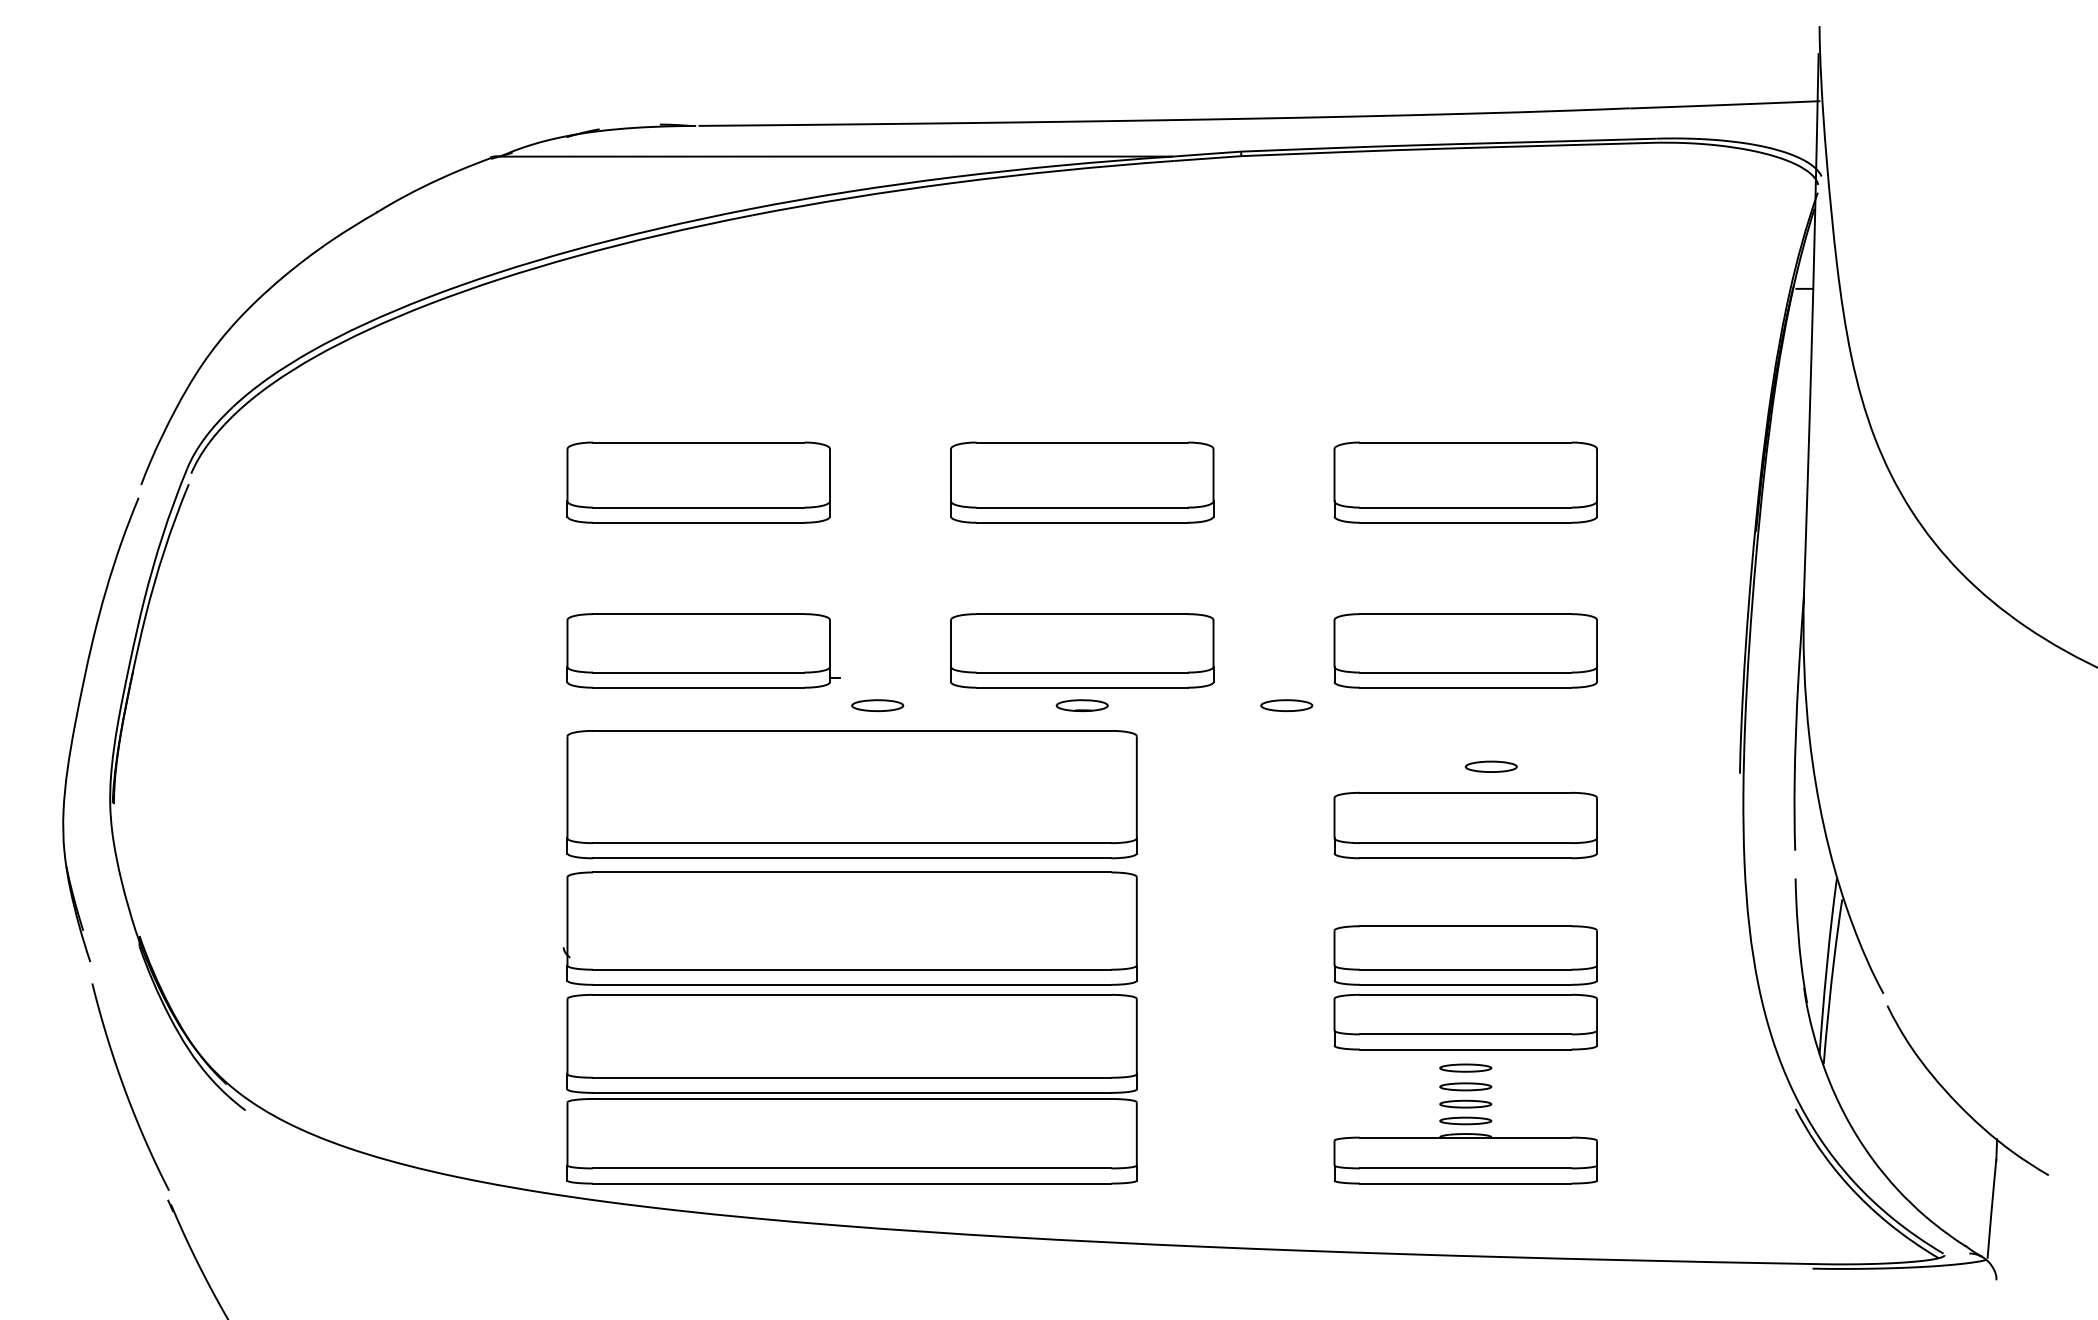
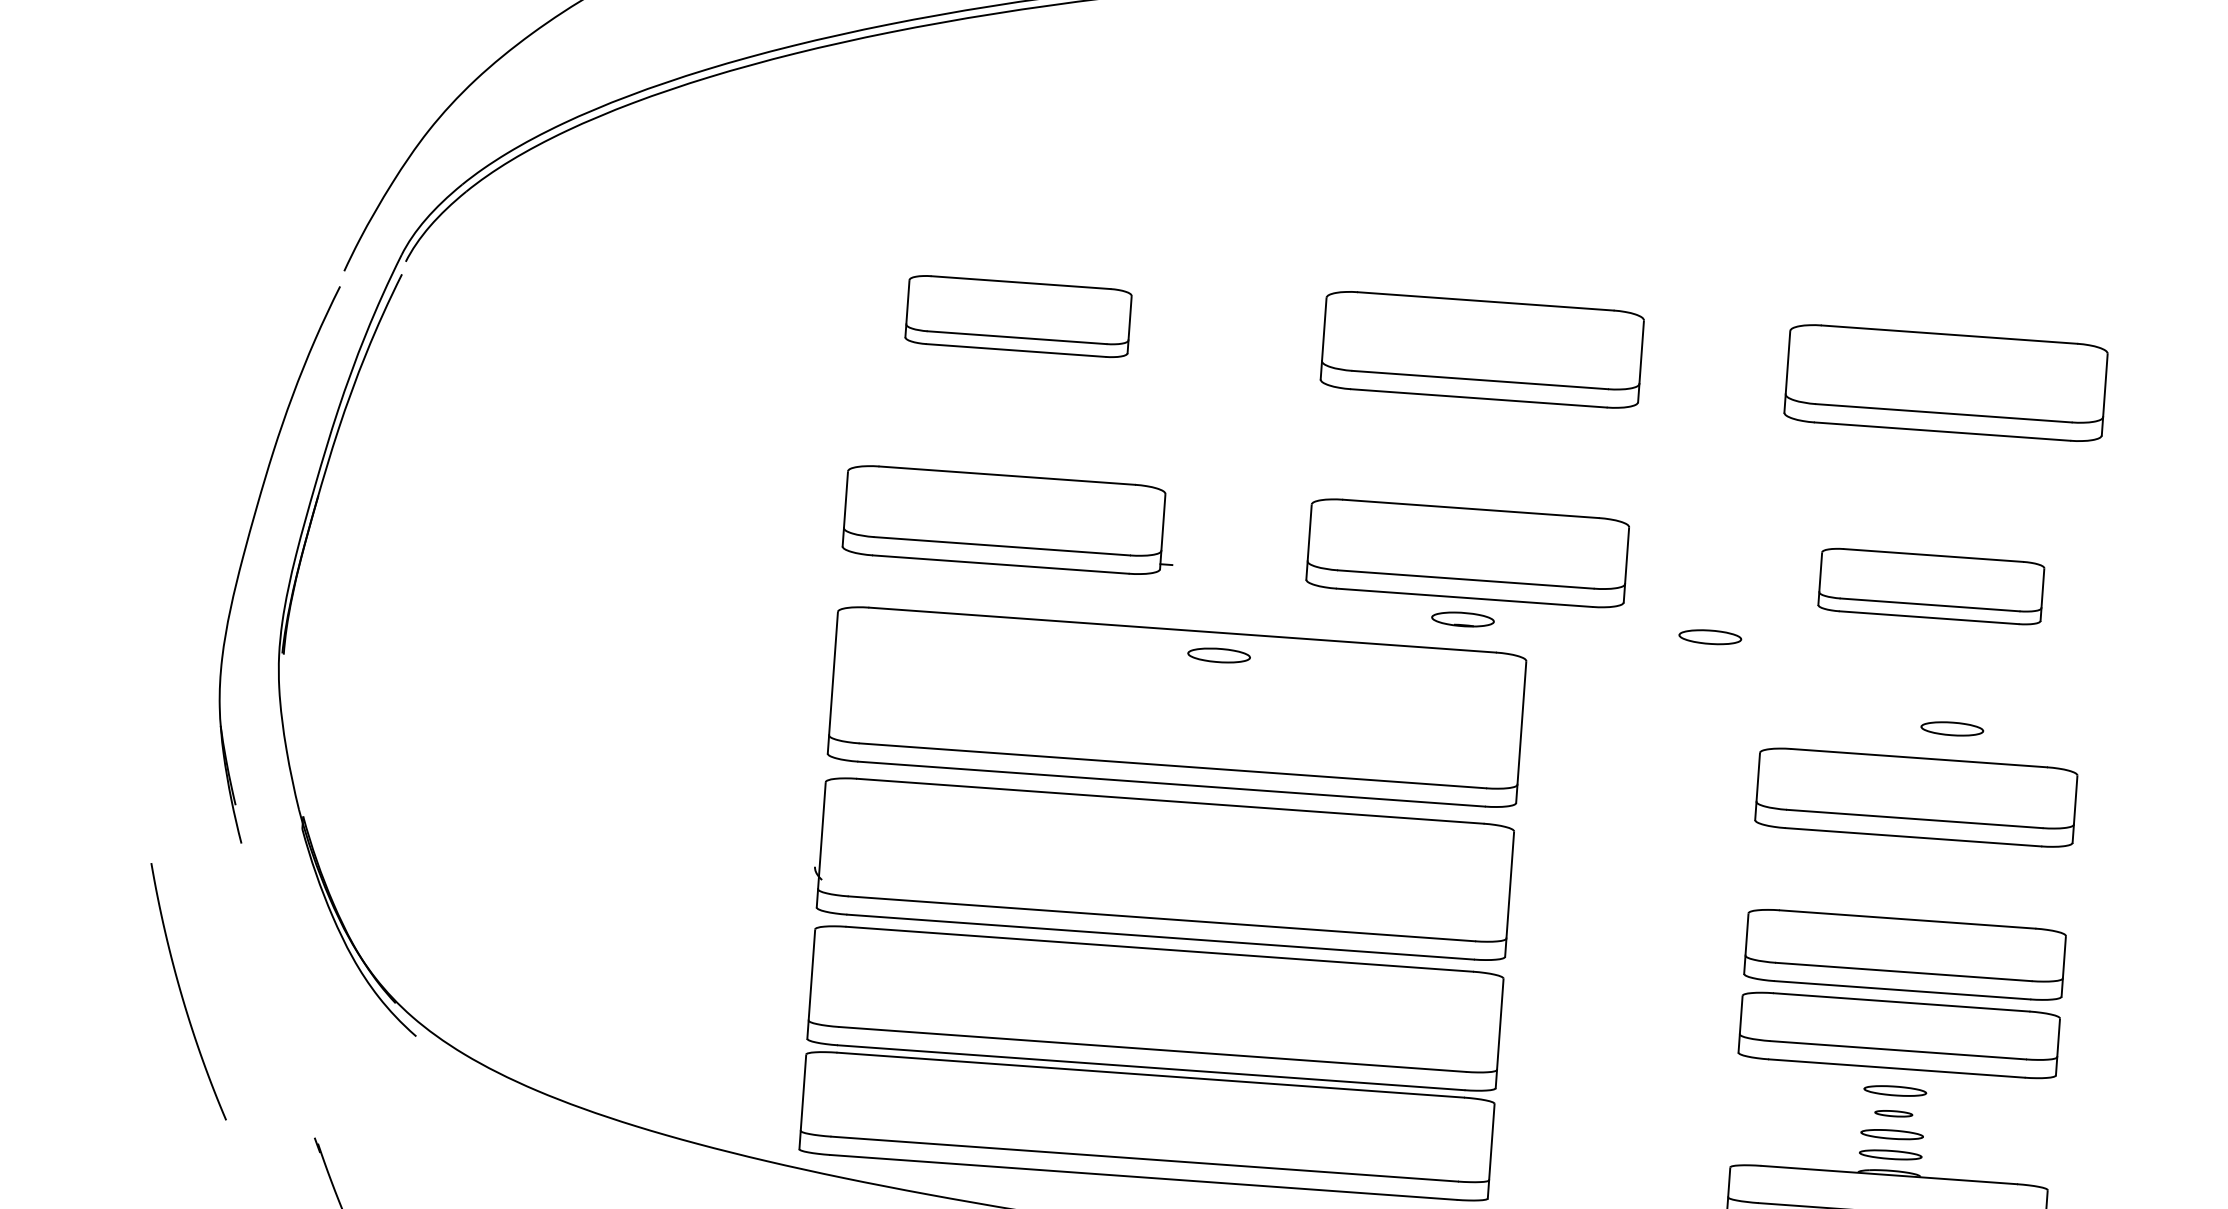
part: (698, 482) -> (1018, 316), size x0.7
part: (1465, 650) -> (1931, 586), size x0.7
part: (877, 705) -> (1218, 655), moved
part: (1465, 1086) -> (1893, 1113), size x0.6
curve: (125, 1088) -> (182, 992), moved

